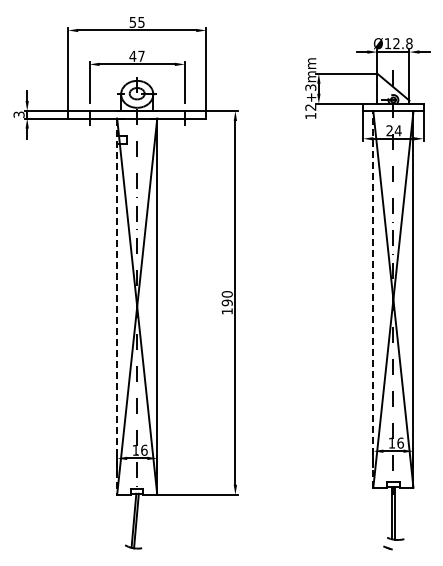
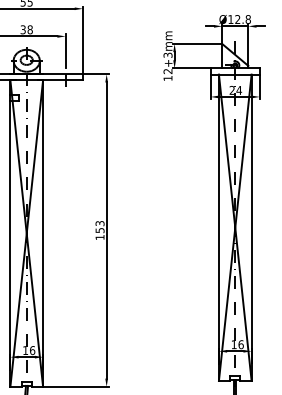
text: (136, 55) -> (26, 29), 47 -> 38
text: (226, 298) -> (99, 226), 190 -> 153
line: (373, 298) -> (219, 226), dashed -> solid
line: (117, 307) -> (10, 234), dashed -> solid

